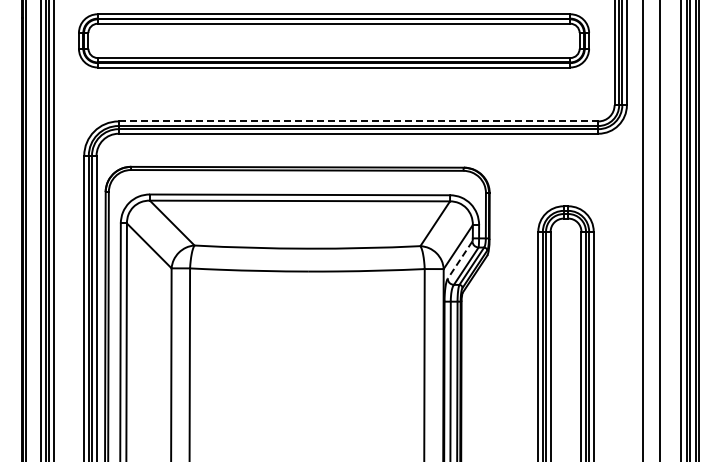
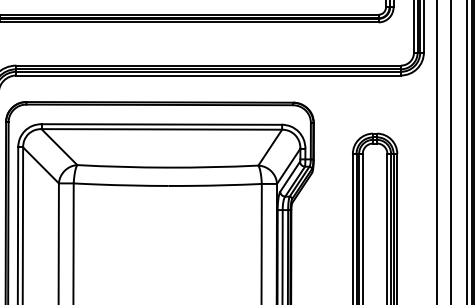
line: (358, 121) -> (208, 65), dashed -> solid
line: (459, 260) -> (289, 177), dashed -> solid

